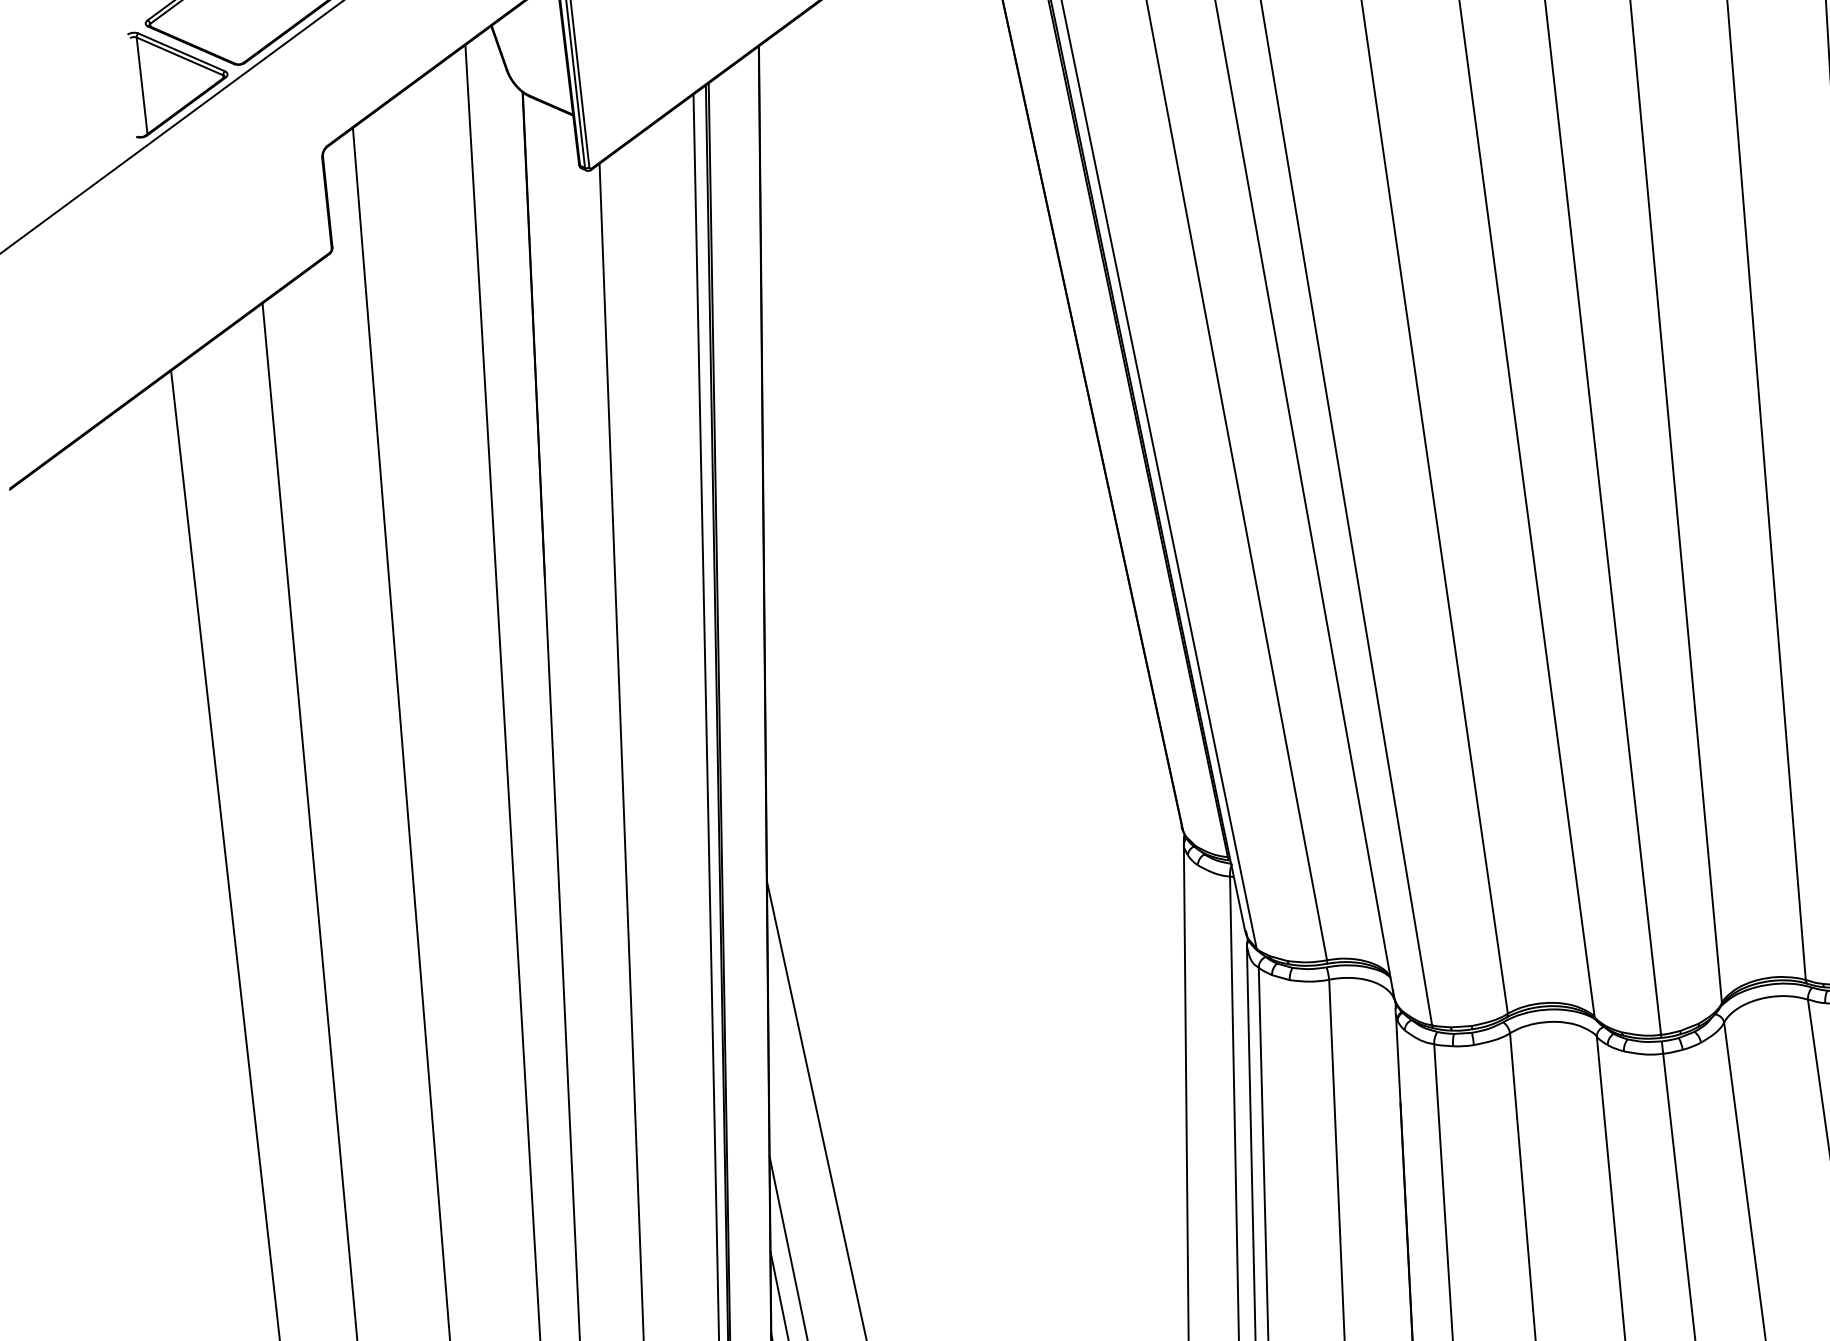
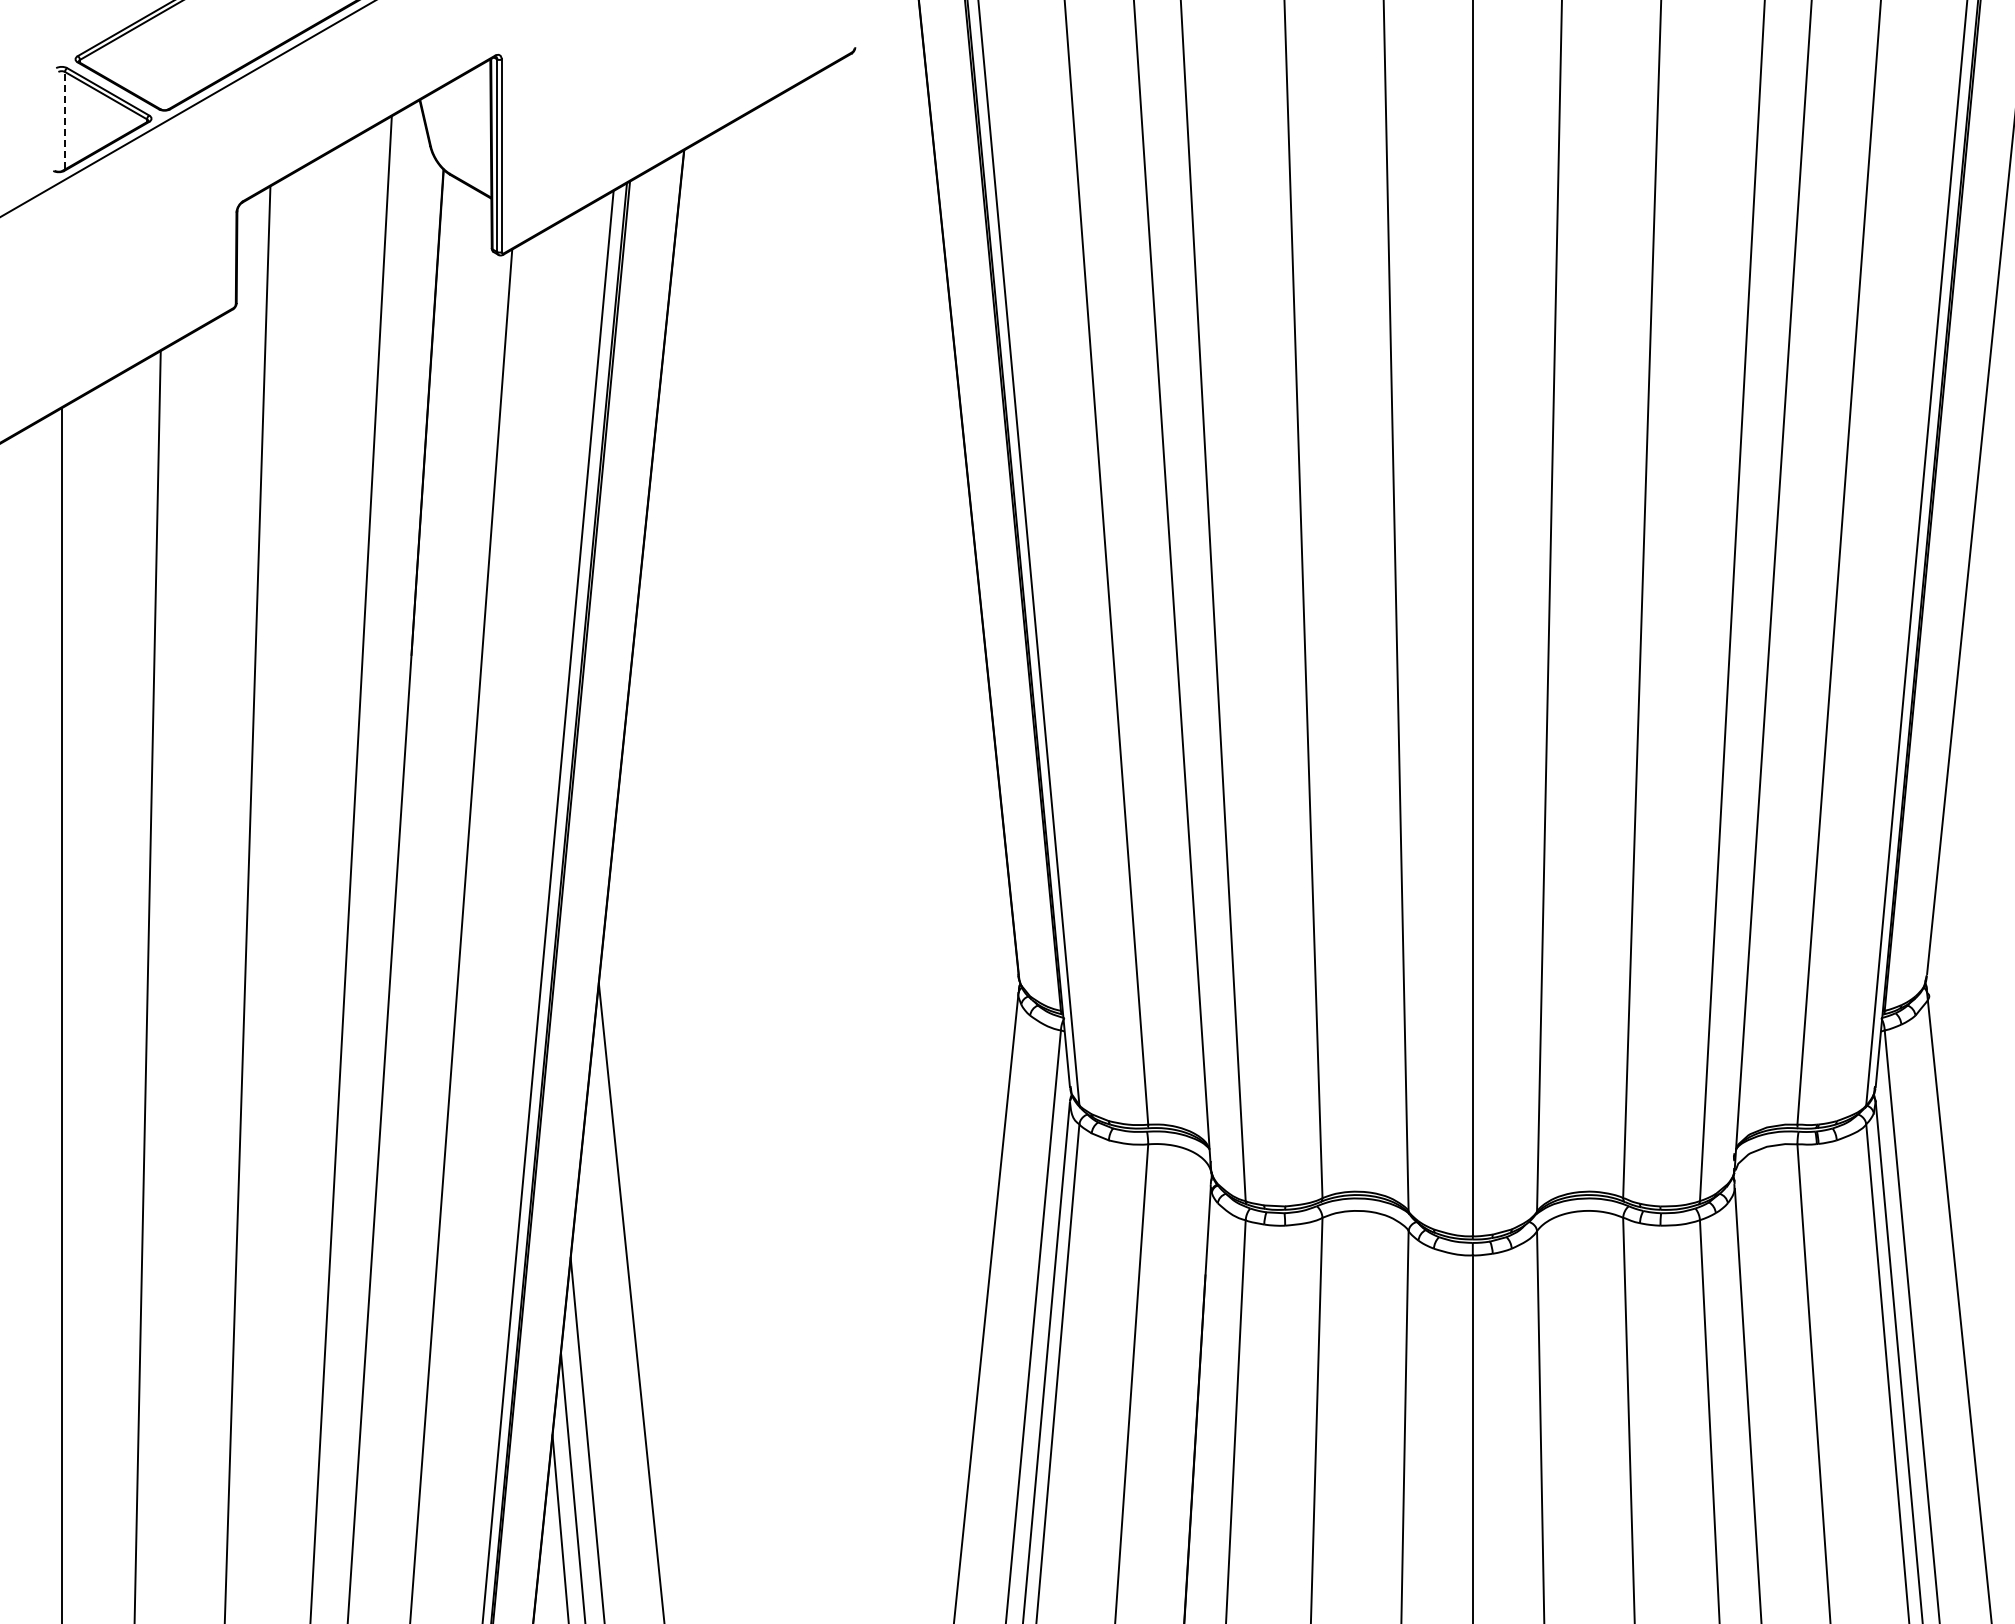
line: (142, 85) -> (65, 120), solid -> dashed

